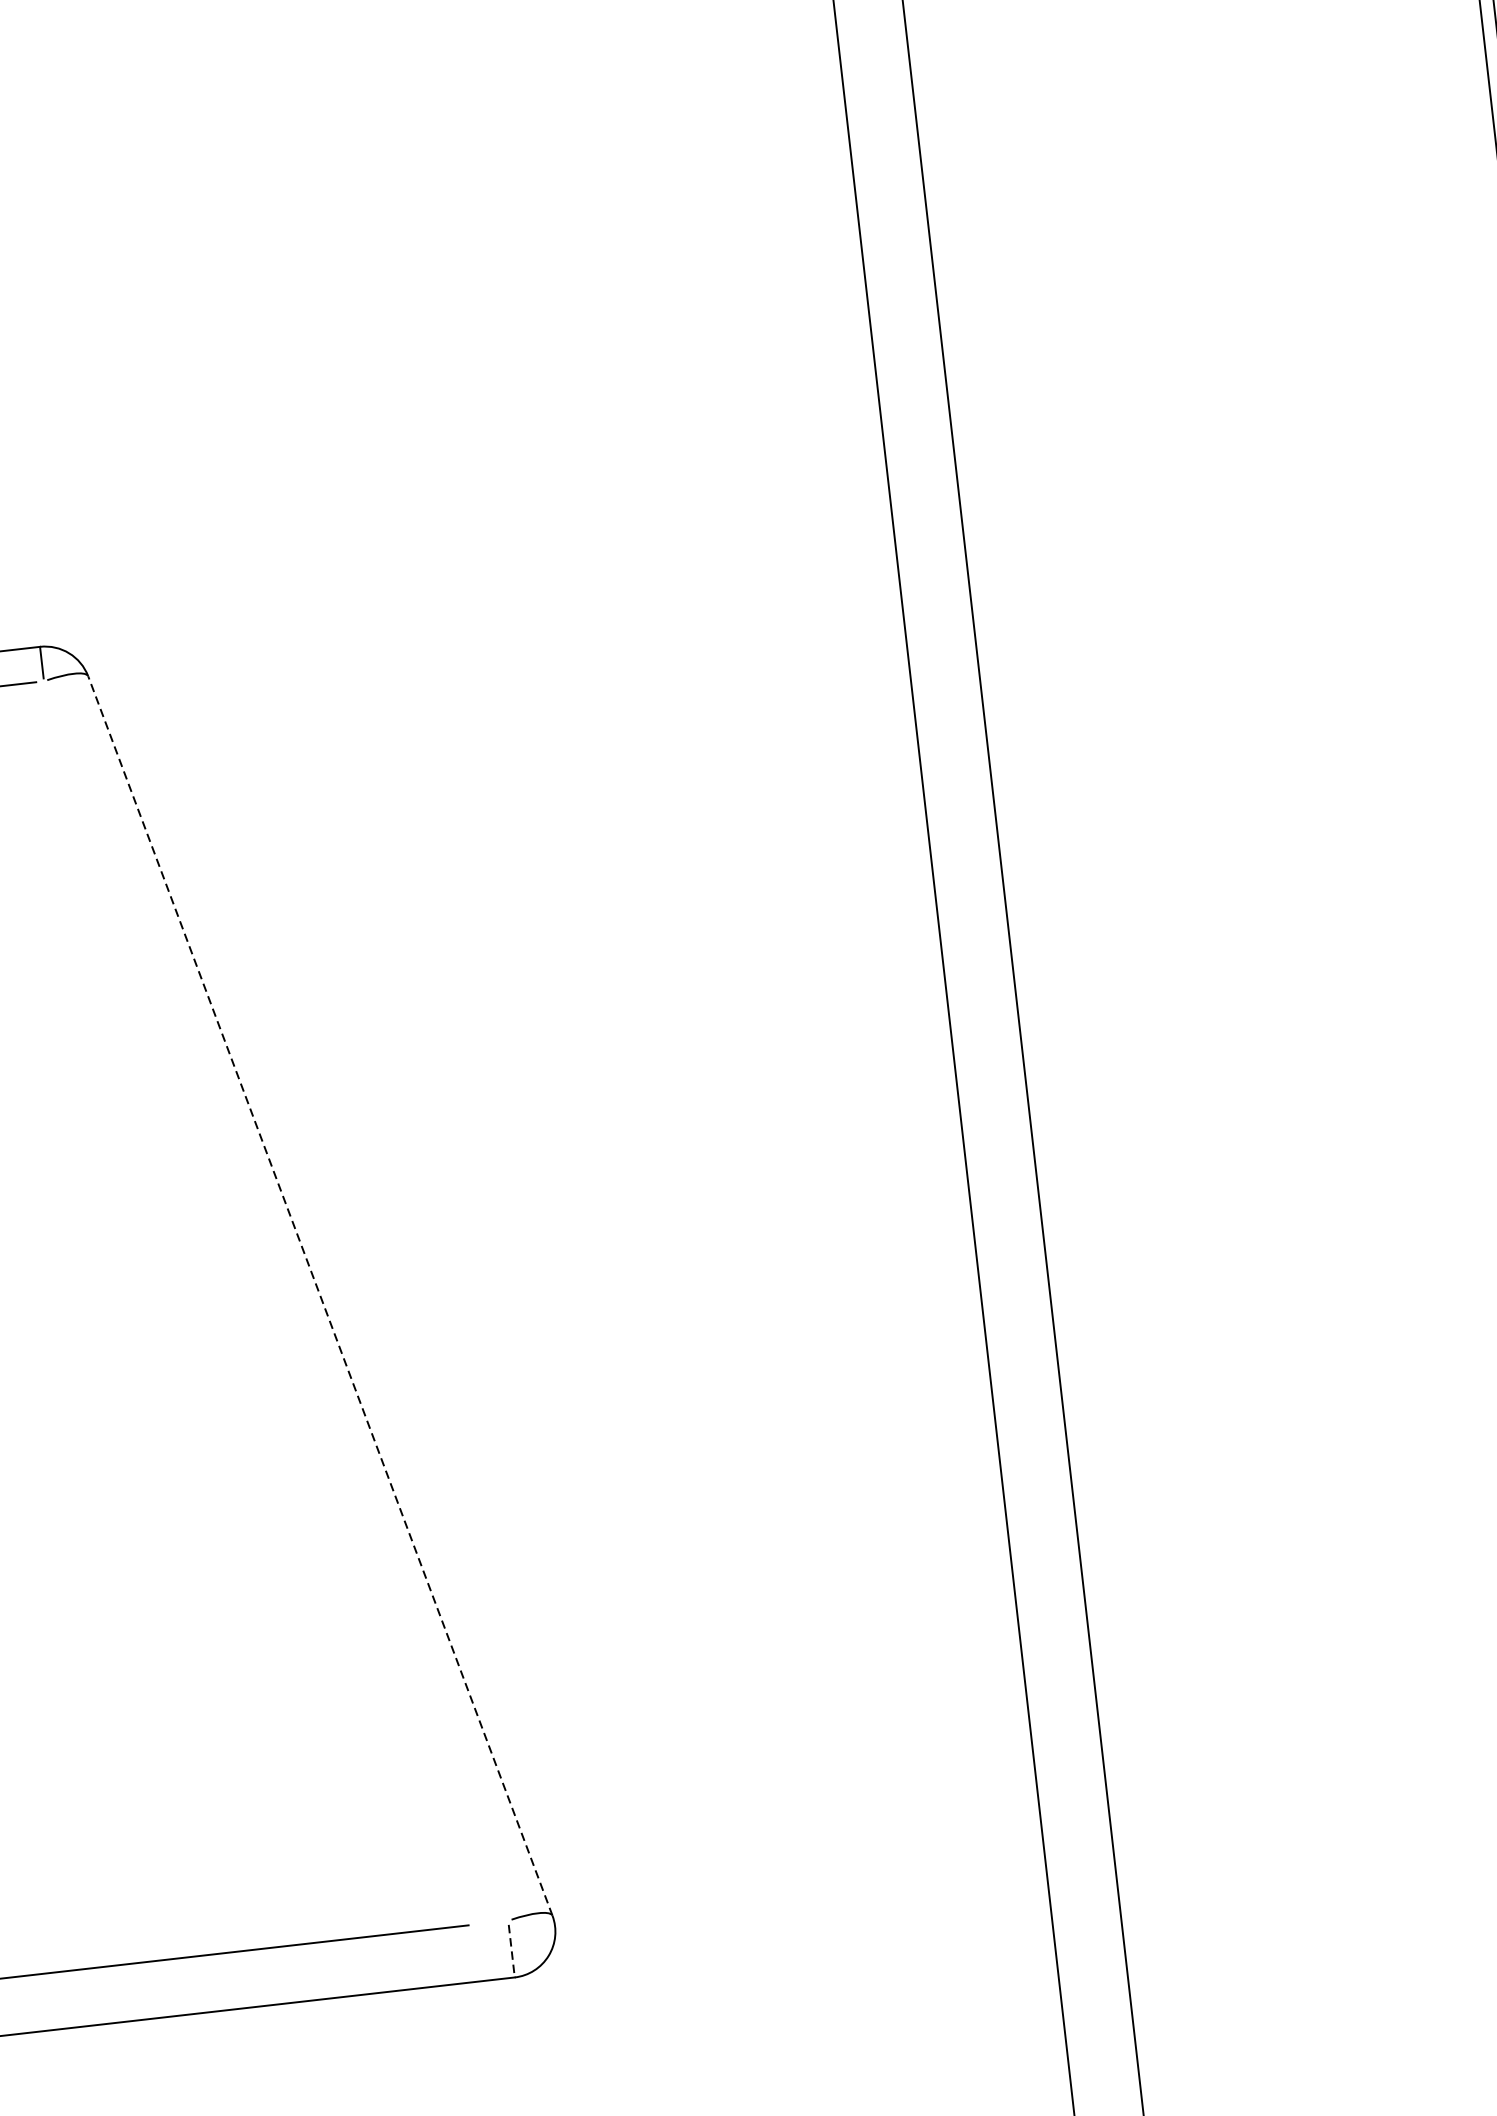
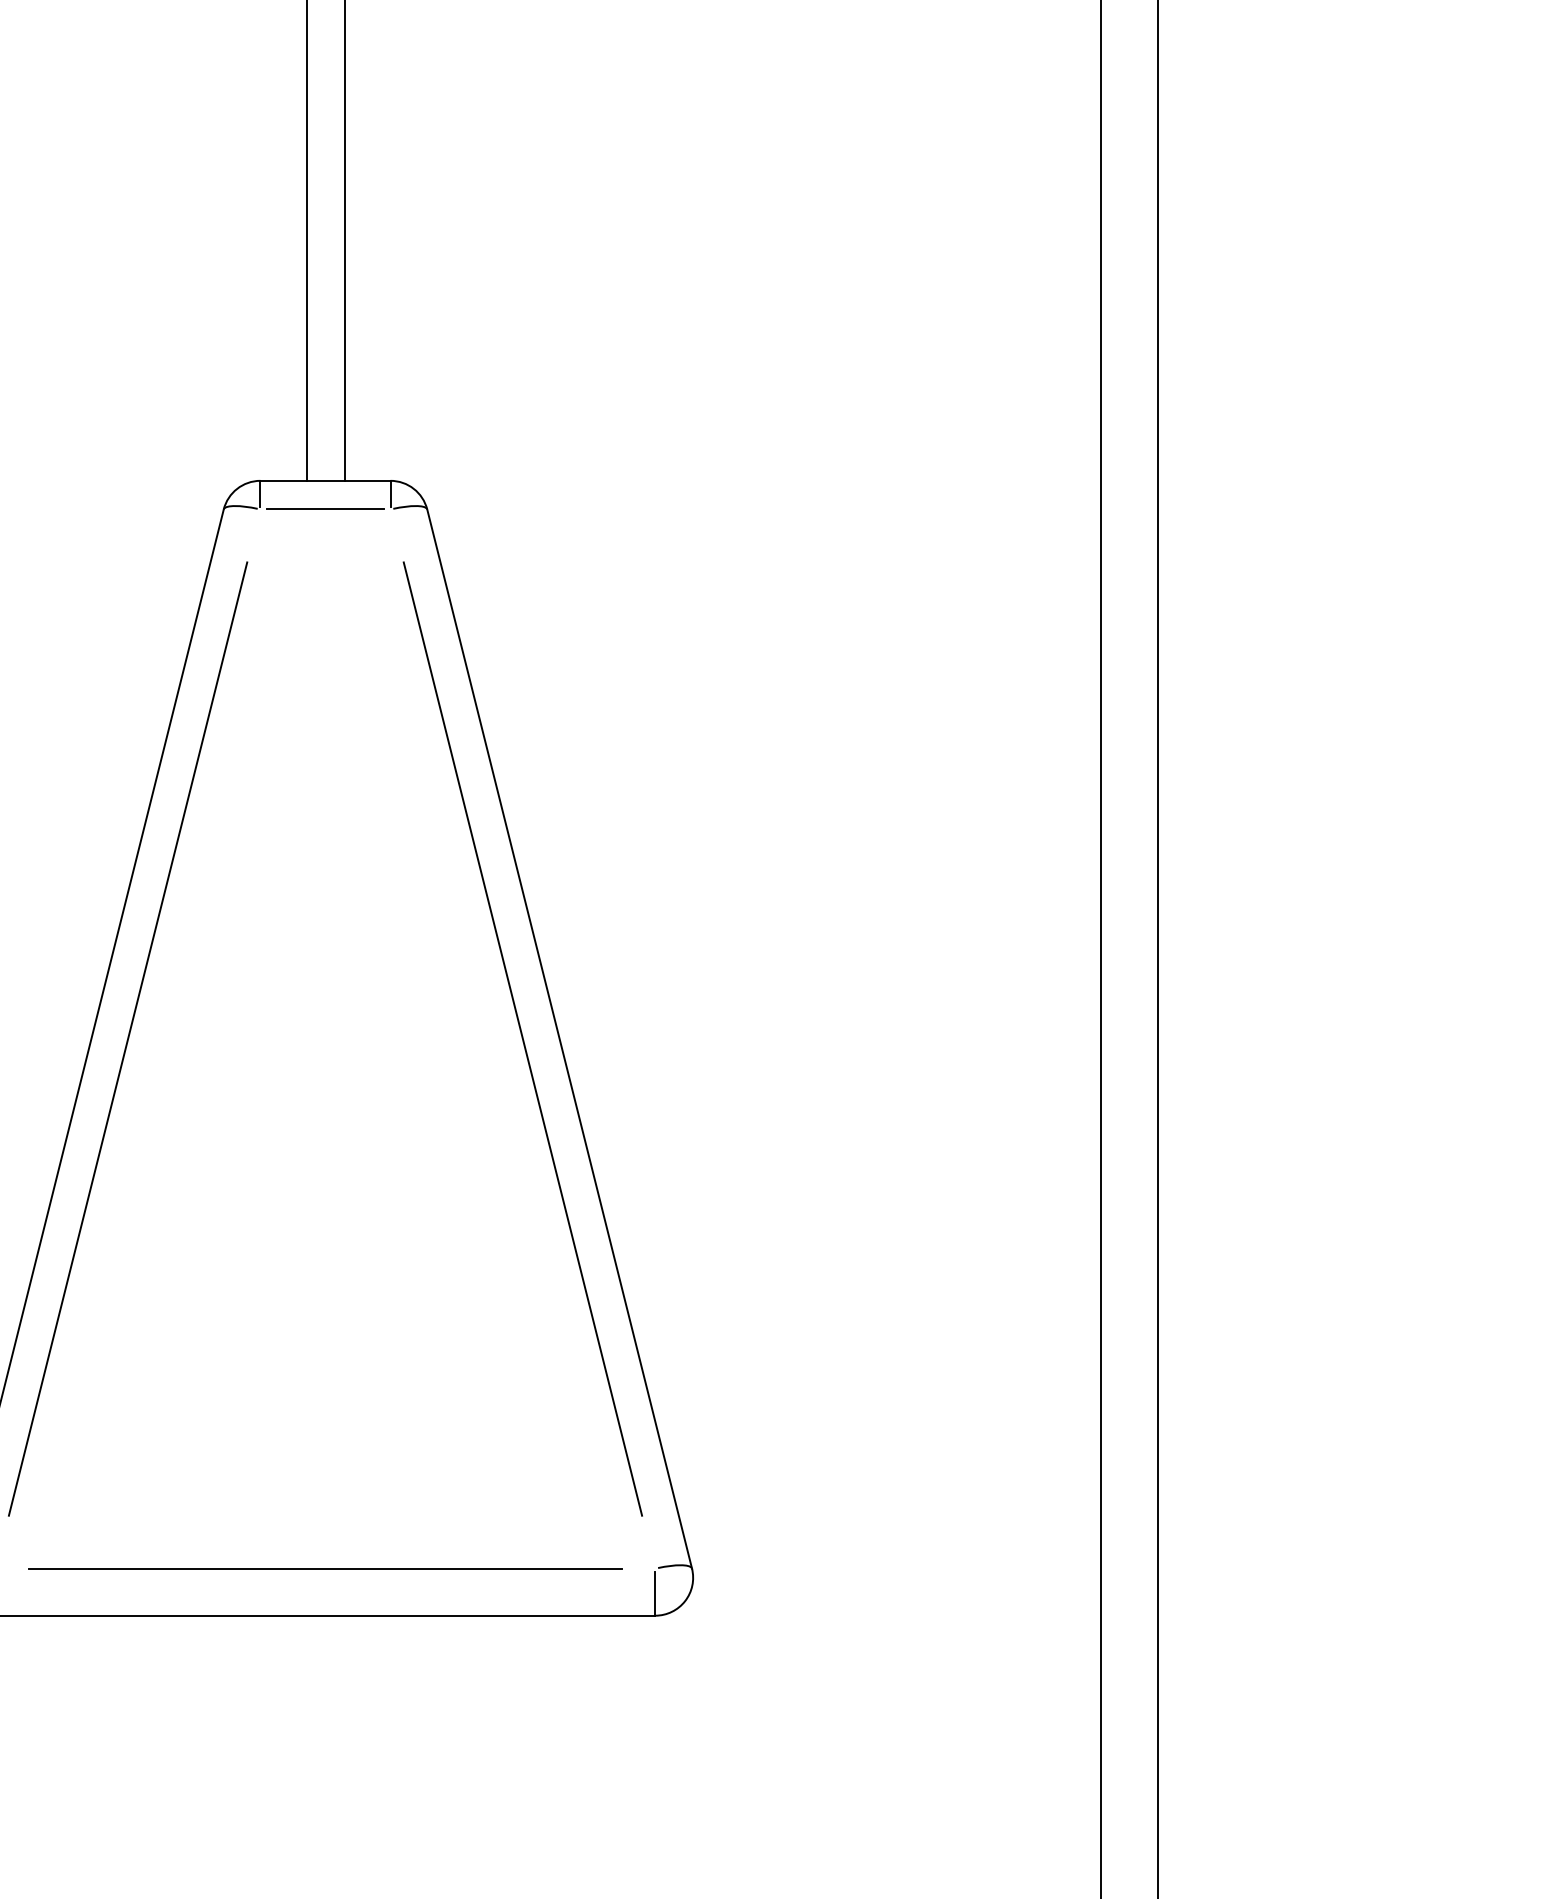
line: (320, 1296) -> (559, 1039), dashed -> solid
line: (275, 1300) -> (522, 1038), added
line: (511, 1950) -> (655, 1593), dashed -> solid

